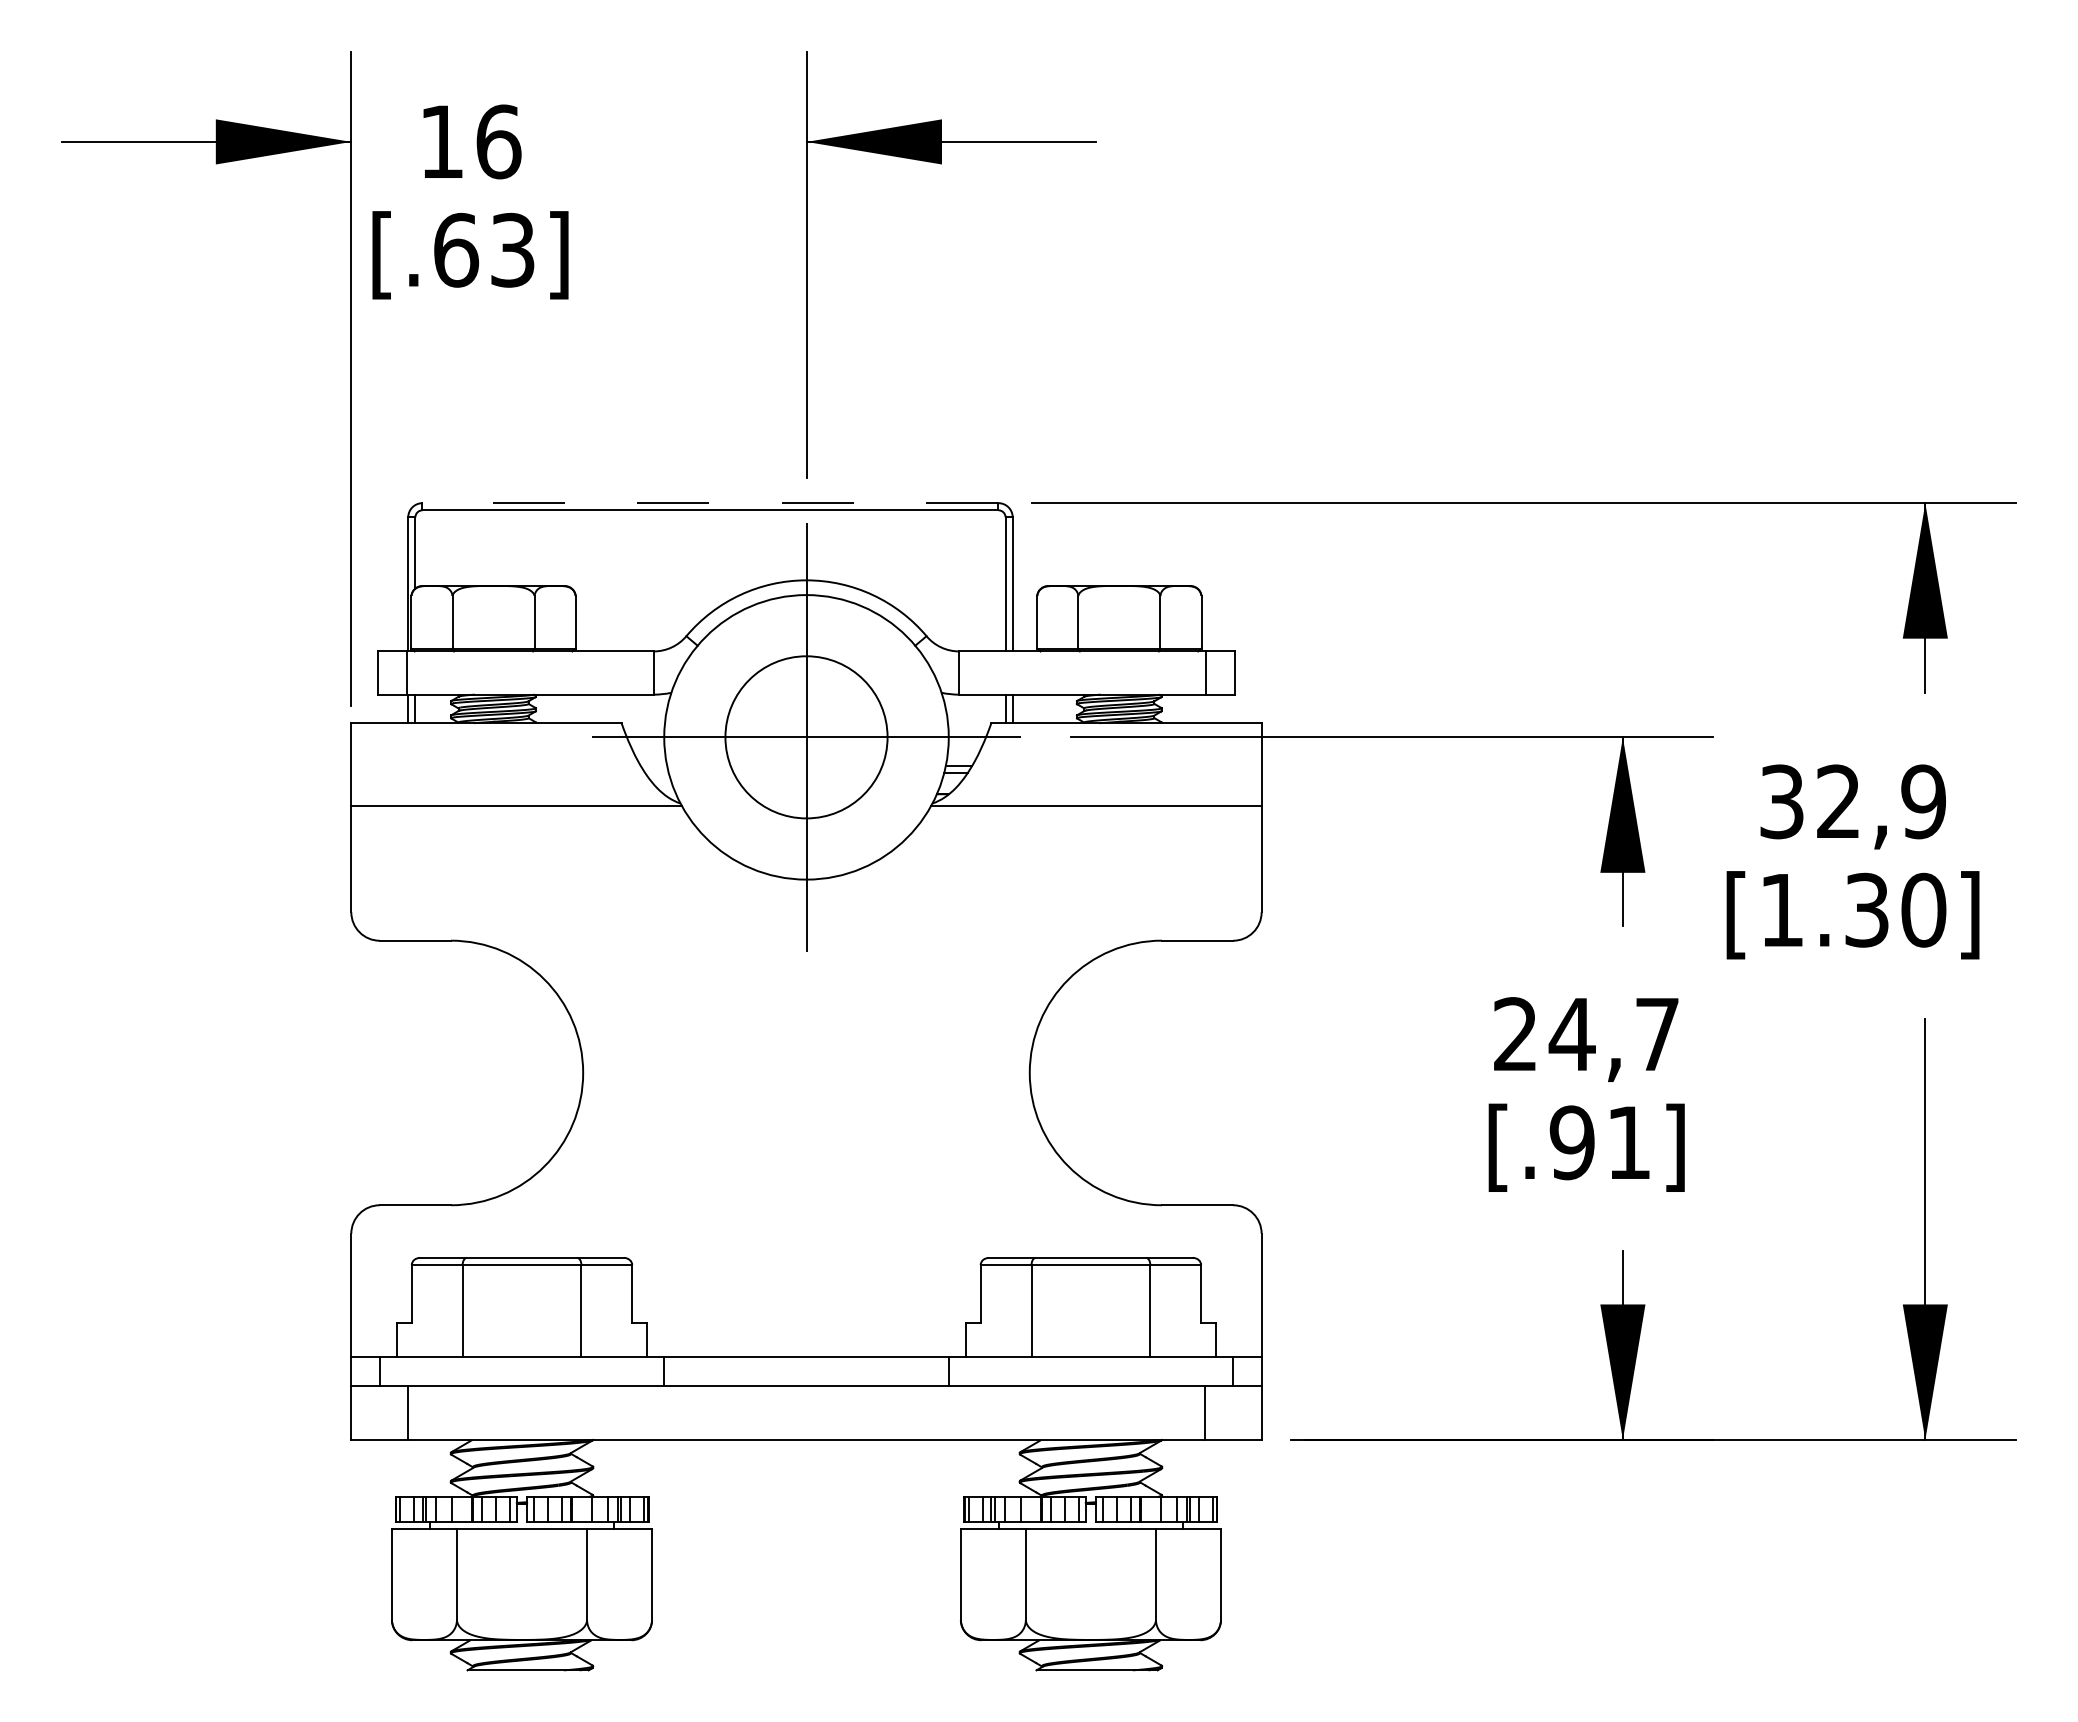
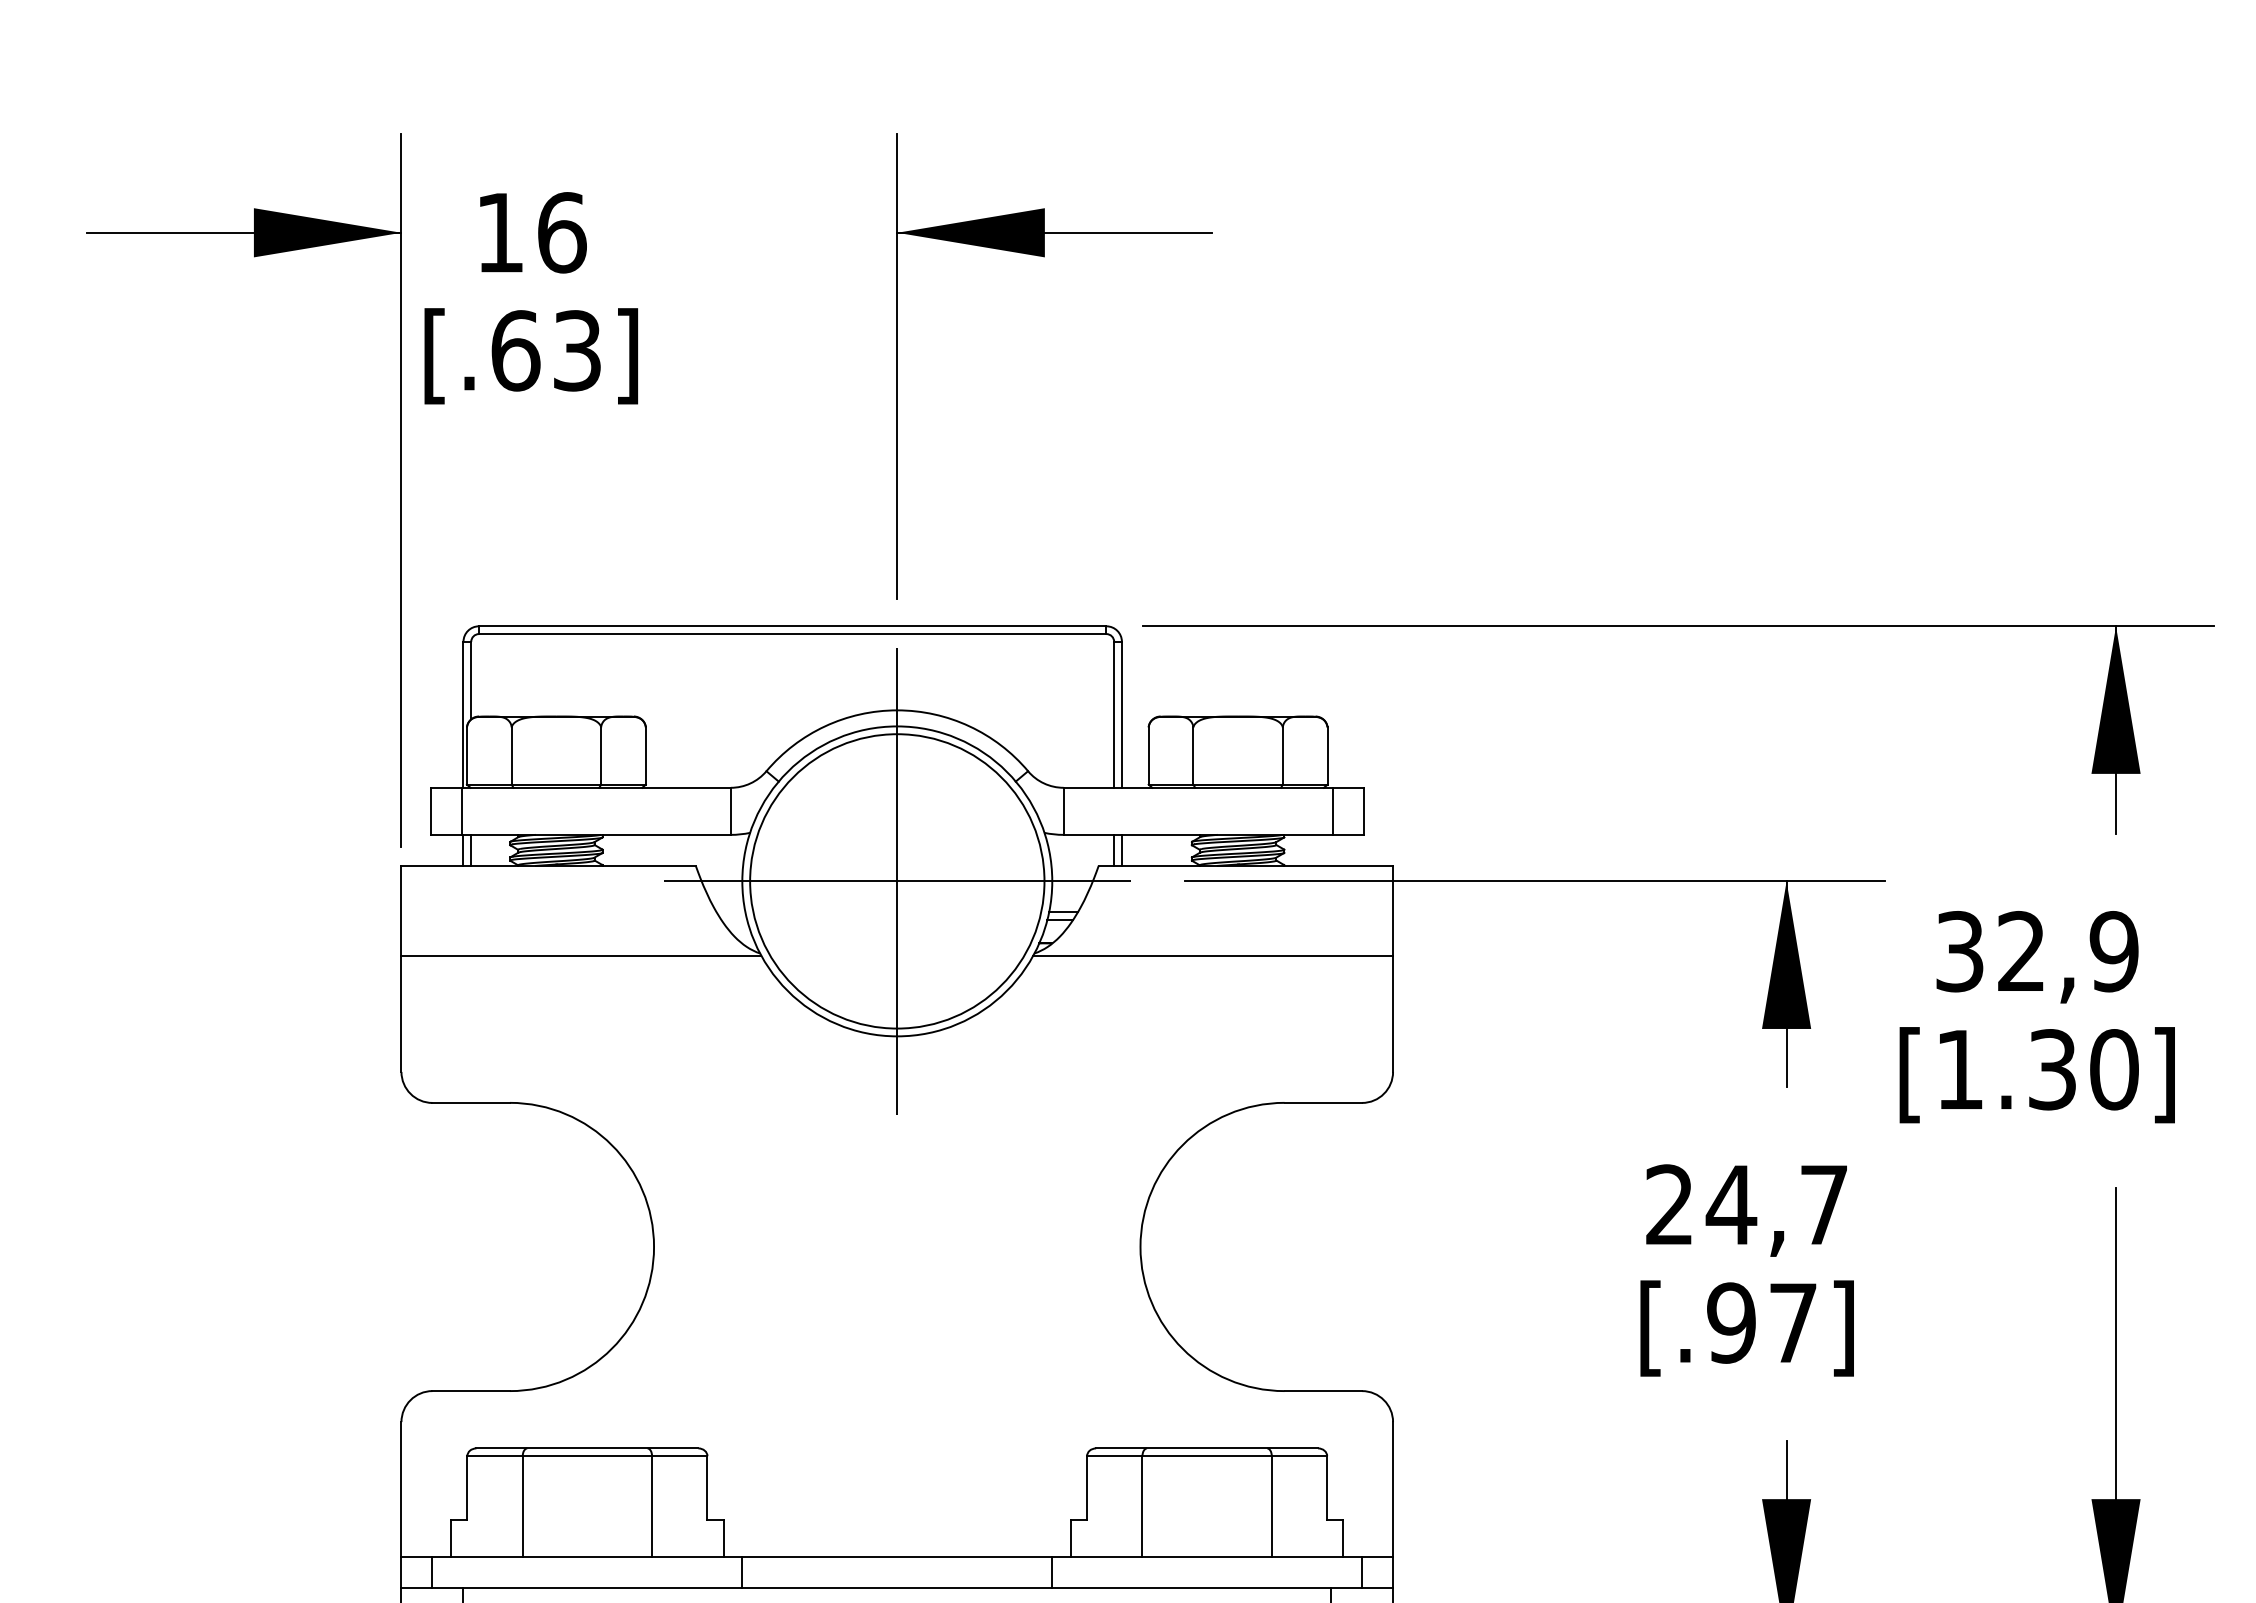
line: (710, 503) -> (792, 626), dashed -> solid
circle: (806, 737) -> (897, 881), size x1.67
text: (1628, 1142) -> (1792, 1322), [.91] -> [.97]

